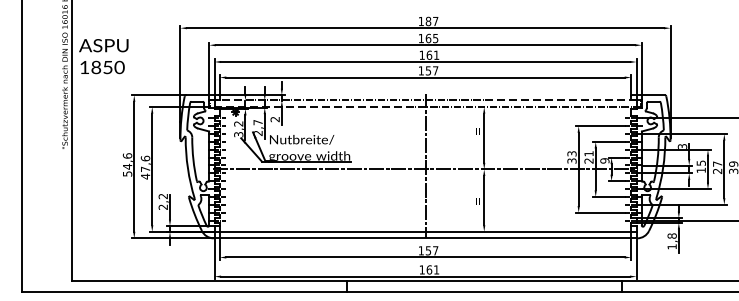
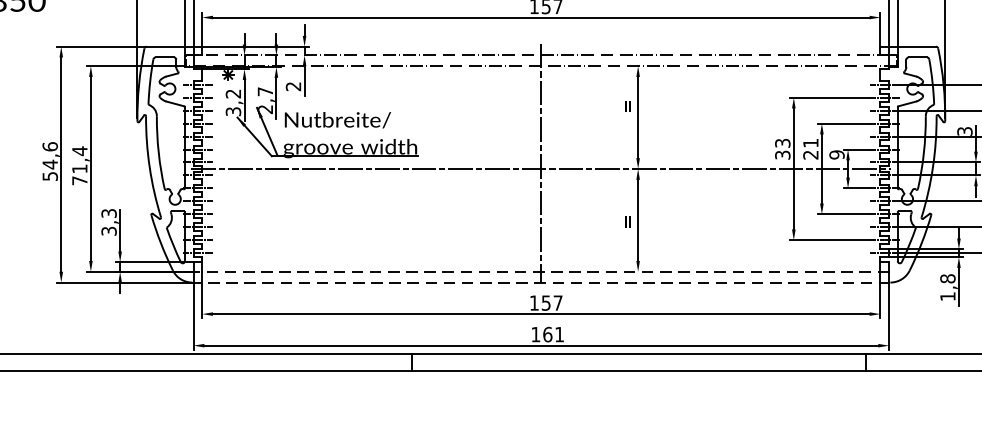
text: (145, 167) -> (79, 165), 47,6 -> 71,4
text: (163, 201) -> (109, 221), 2,2 -> 3,3
line: (425, 231) -> (541, 271), solid -> dashed
line: (425, 238) -> (541, 282), solid -> dashed

